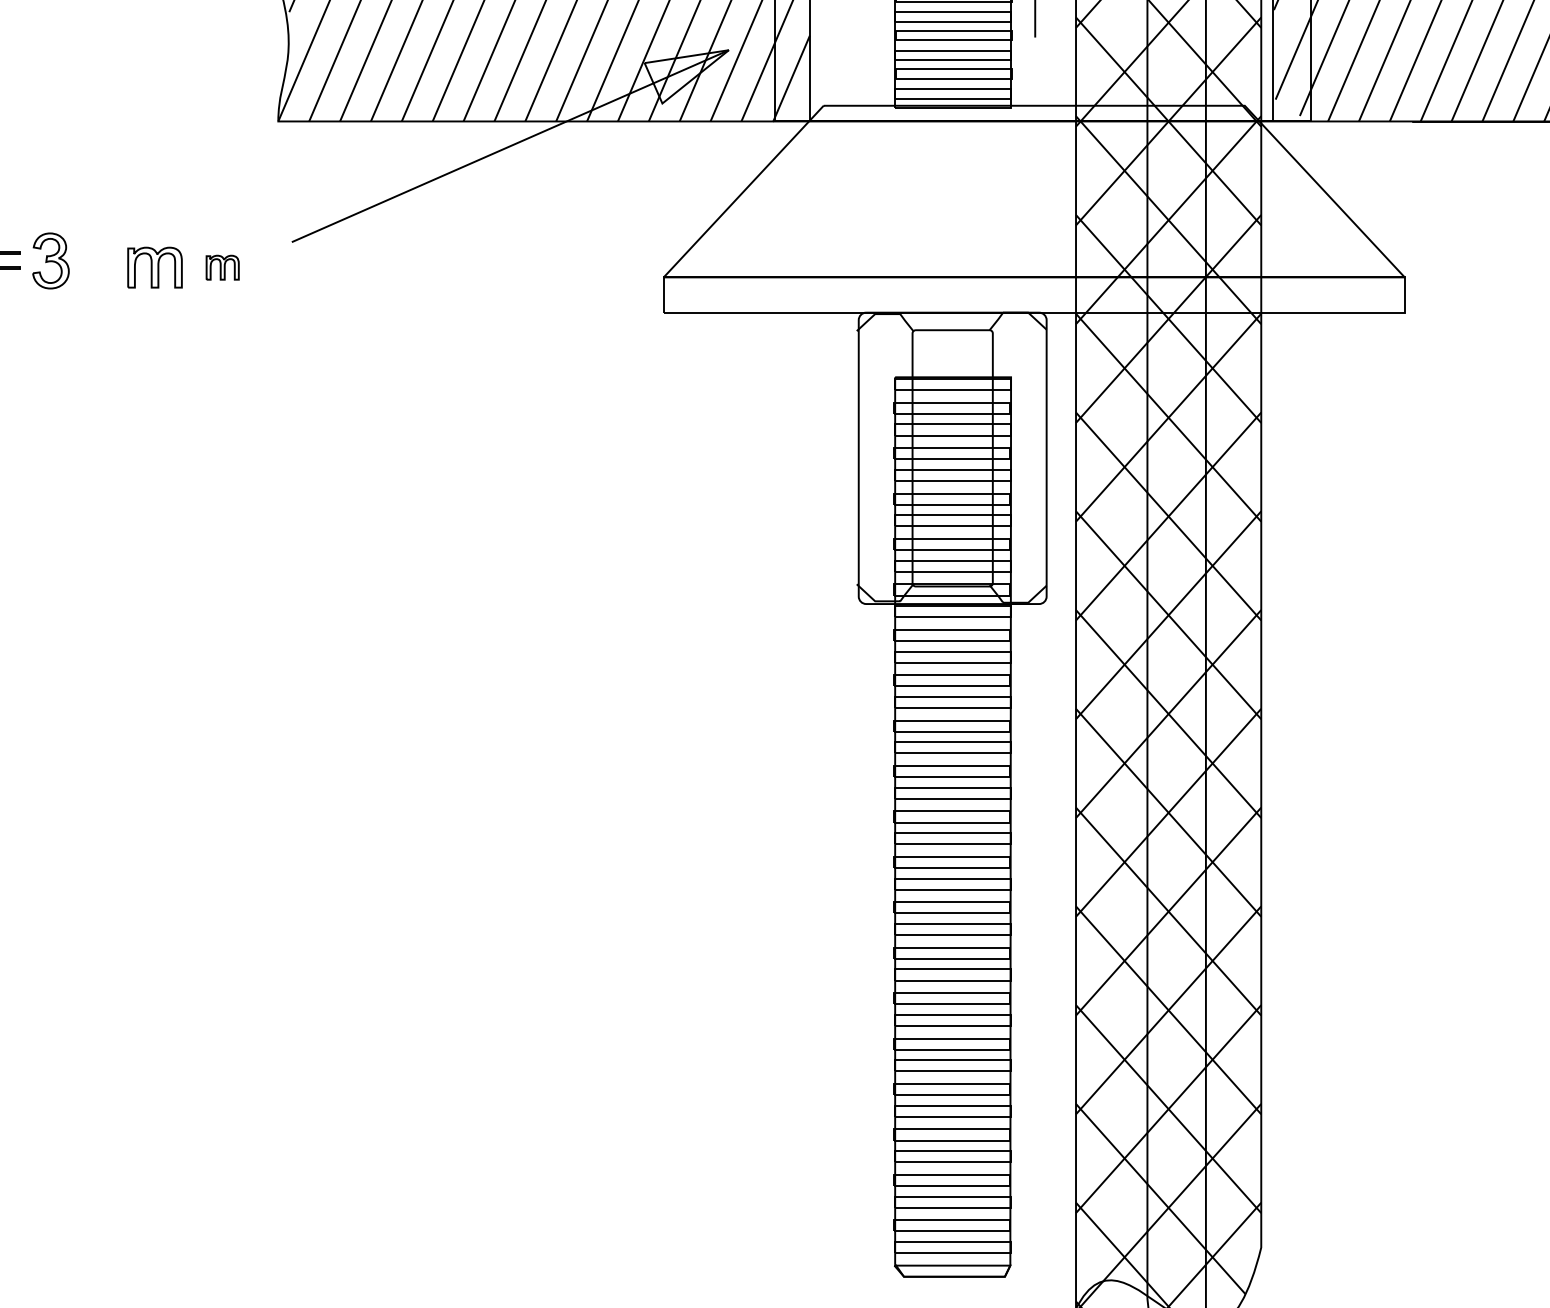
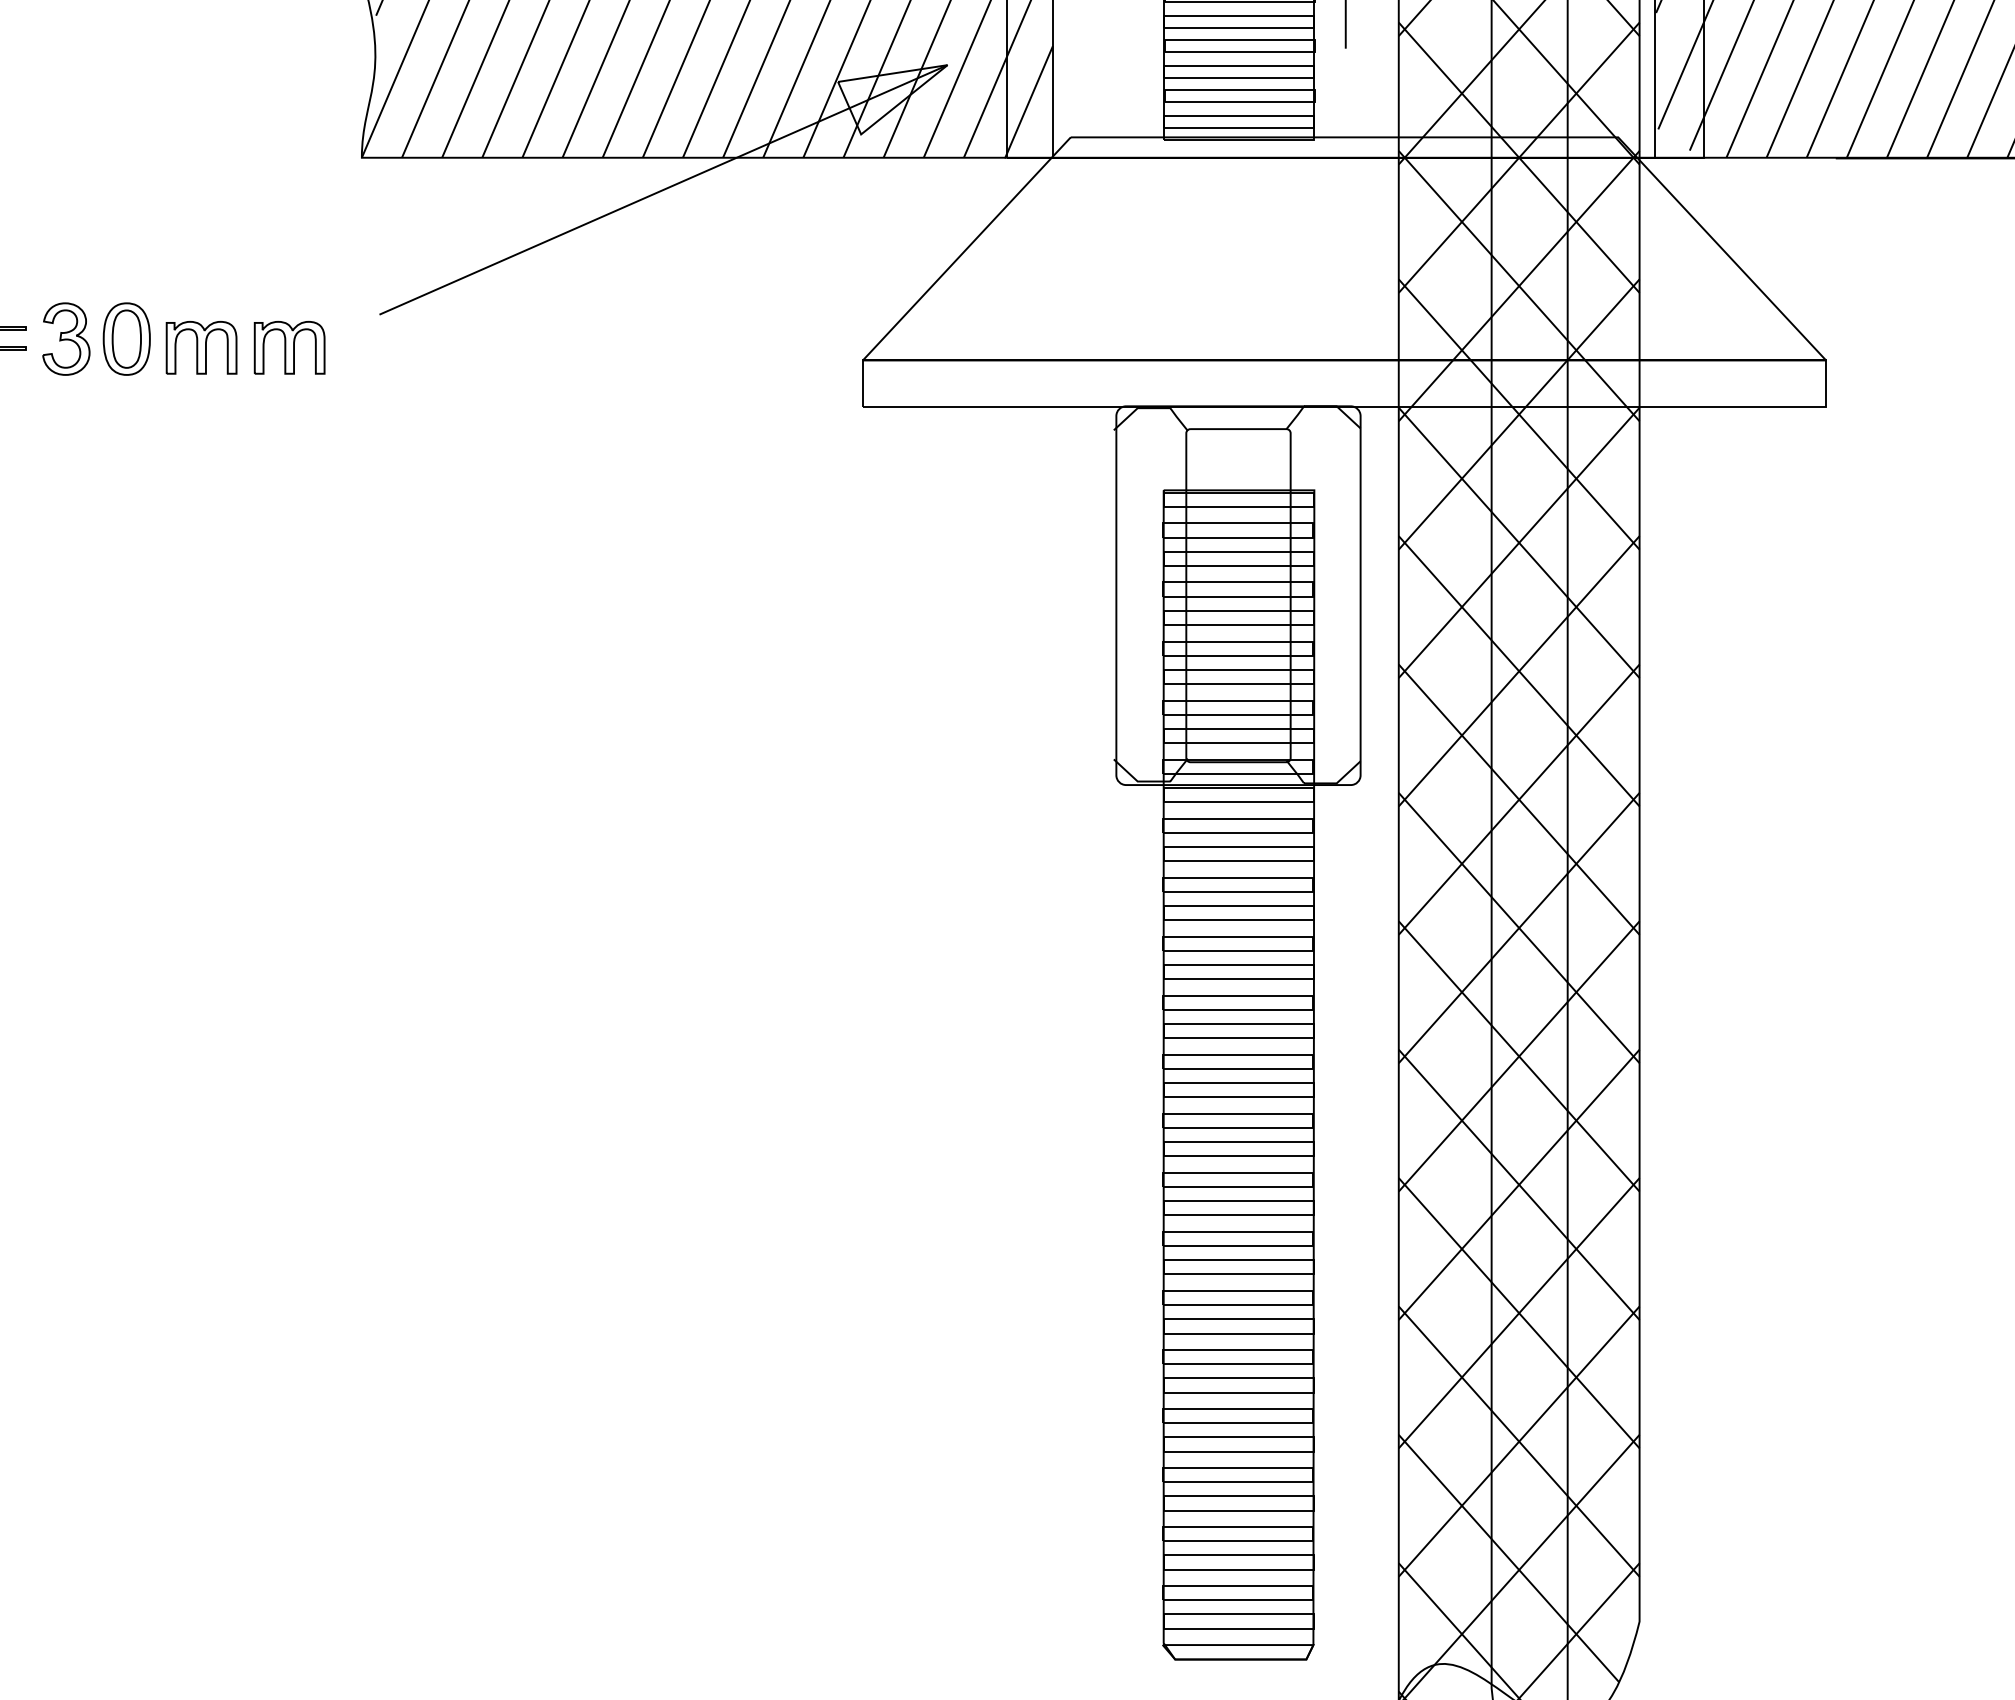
part: (97, 260) -> (126, 338), added
part: (222, 267) -> (289, 347), size x1.67

